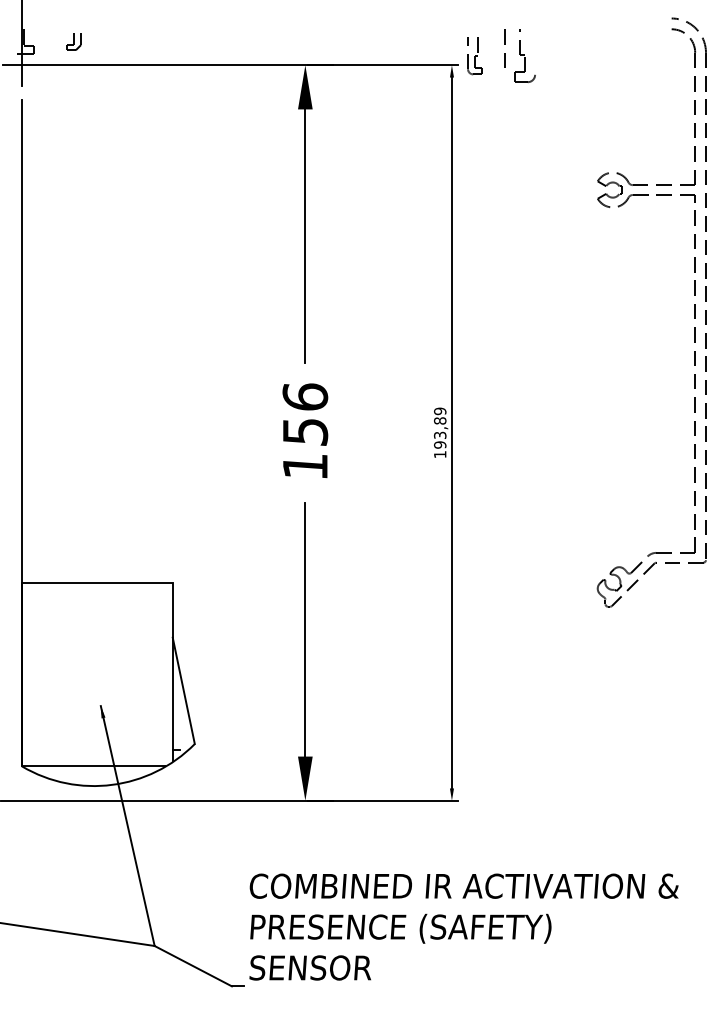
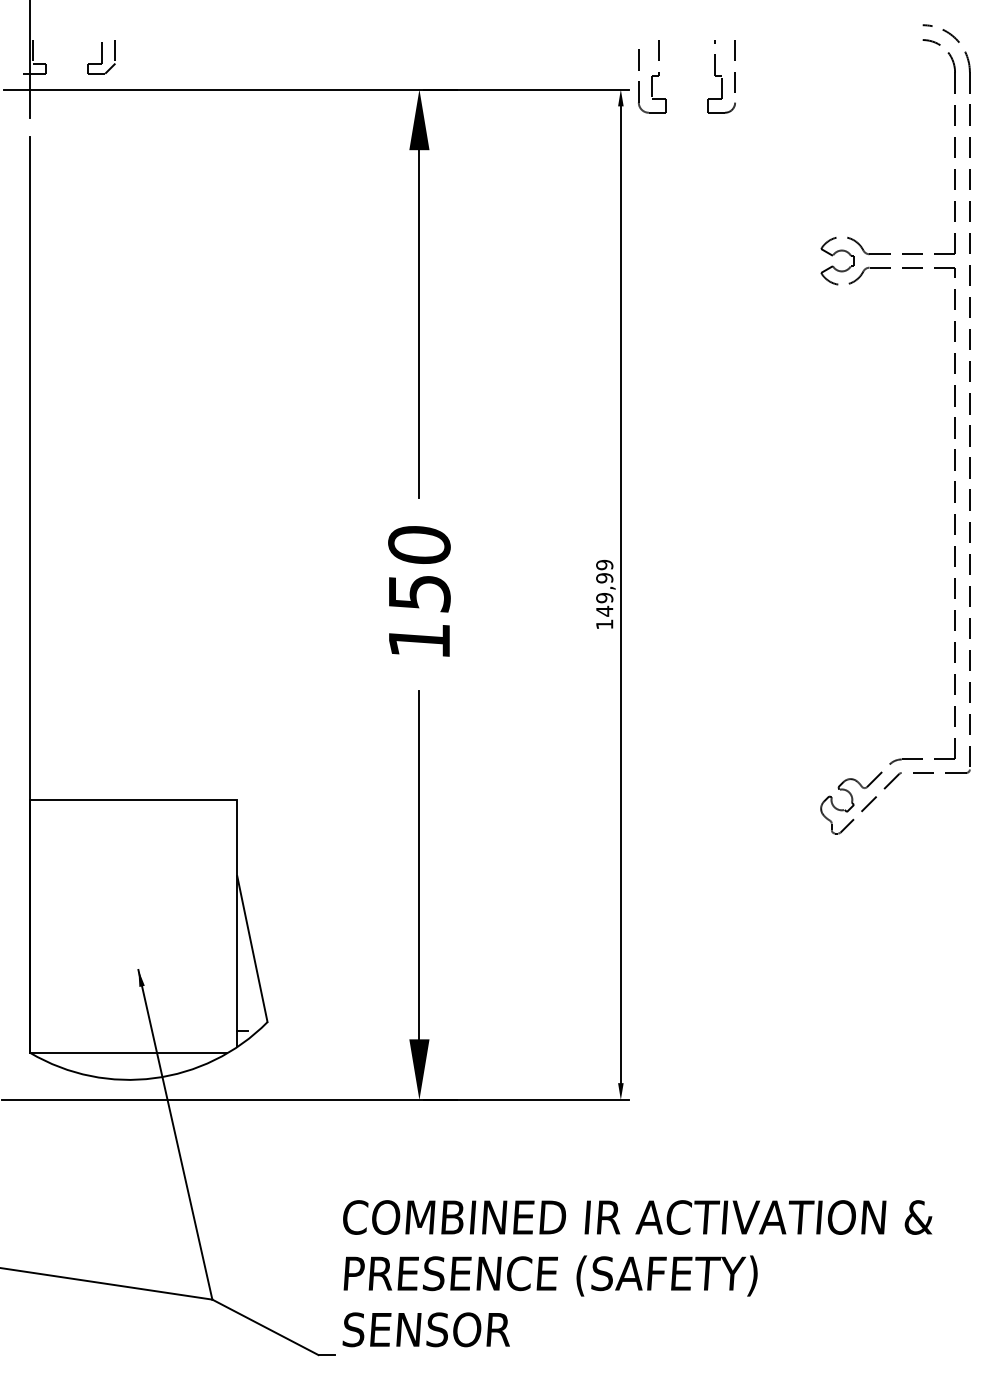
part: (73, 41) -> (101, 57), size x1.43
line: (504, 44) -> (734, 60), moved
part: (474, 55) -> (652, 76), size x1.43
text: (305, 396) -> (419, 544), 156 -> 150
text: (440, 432) -> (604, 594), 193,89 -> 149,99

